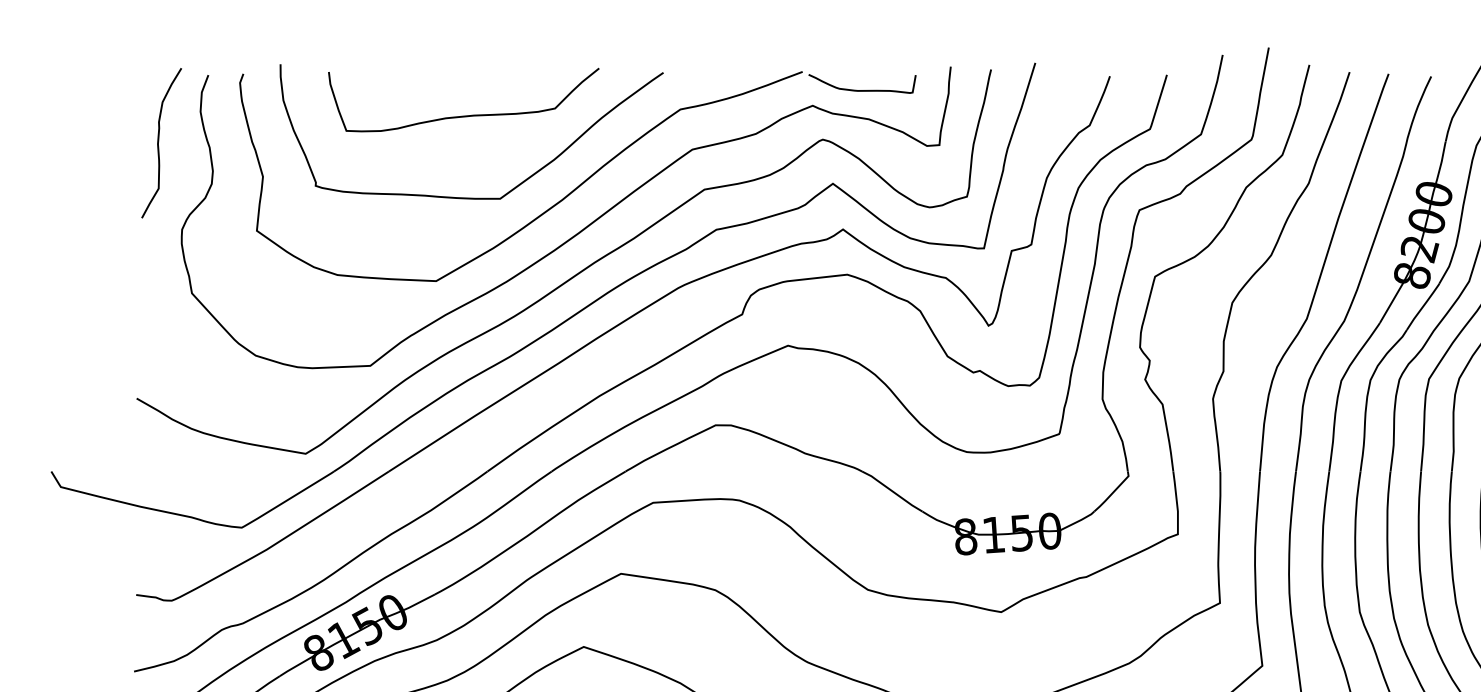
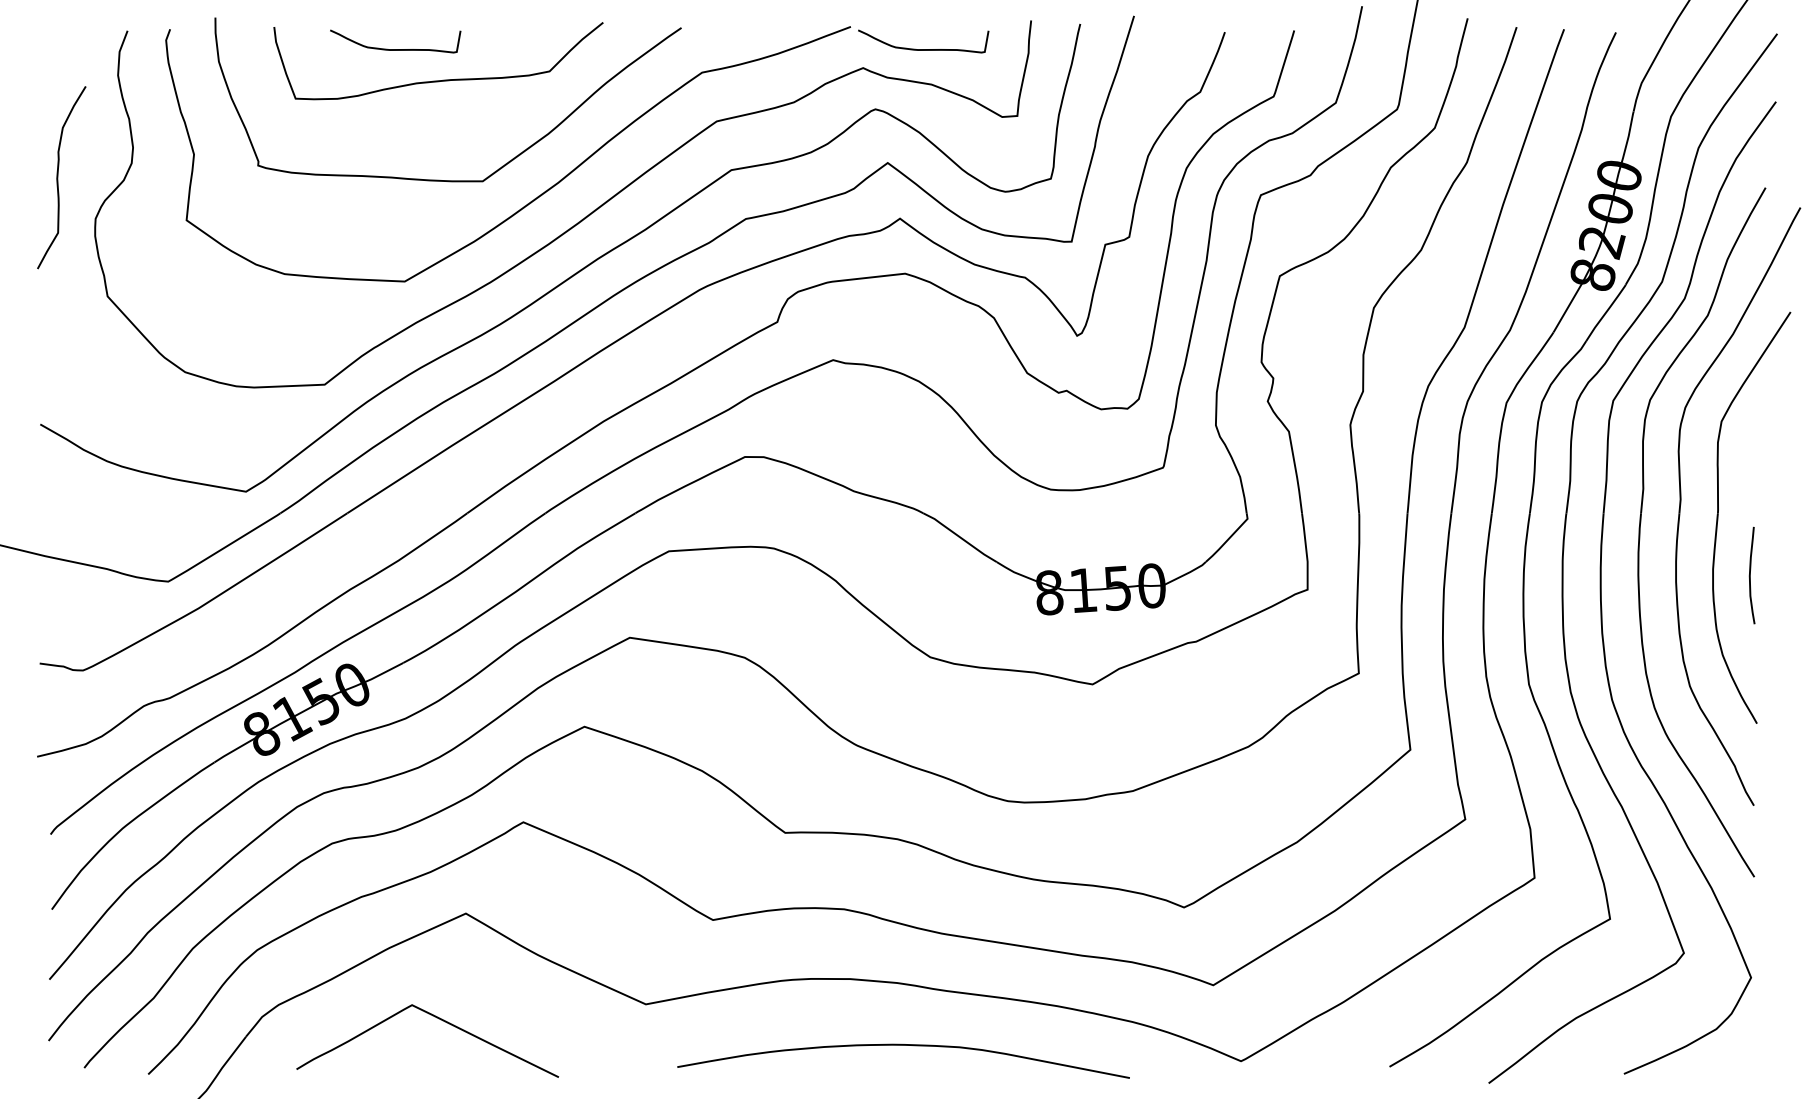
curve: (428, 90) -> (395, 49), added
curve: (159, 143) -> (58, 177), moved

